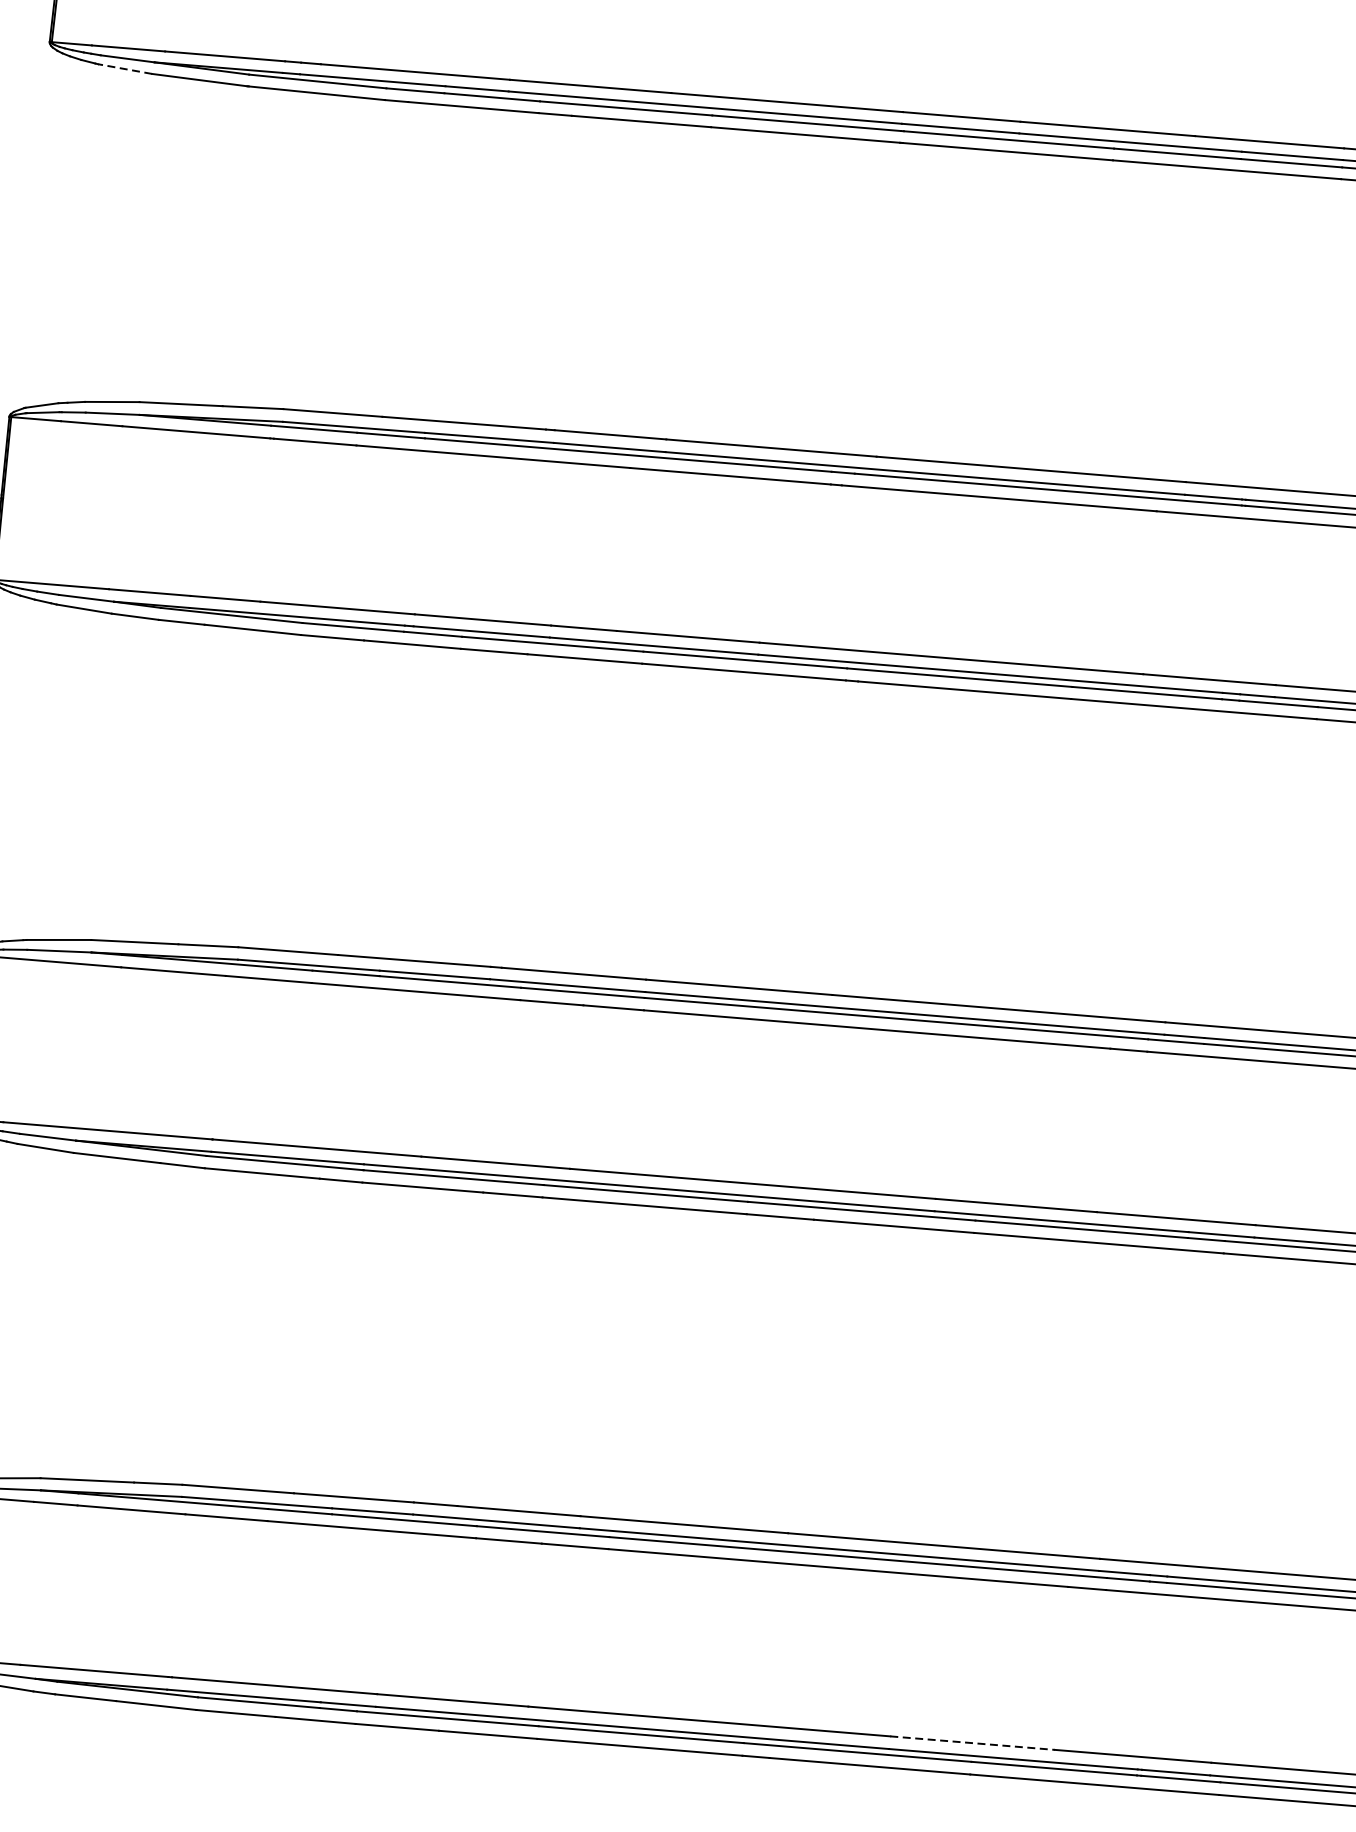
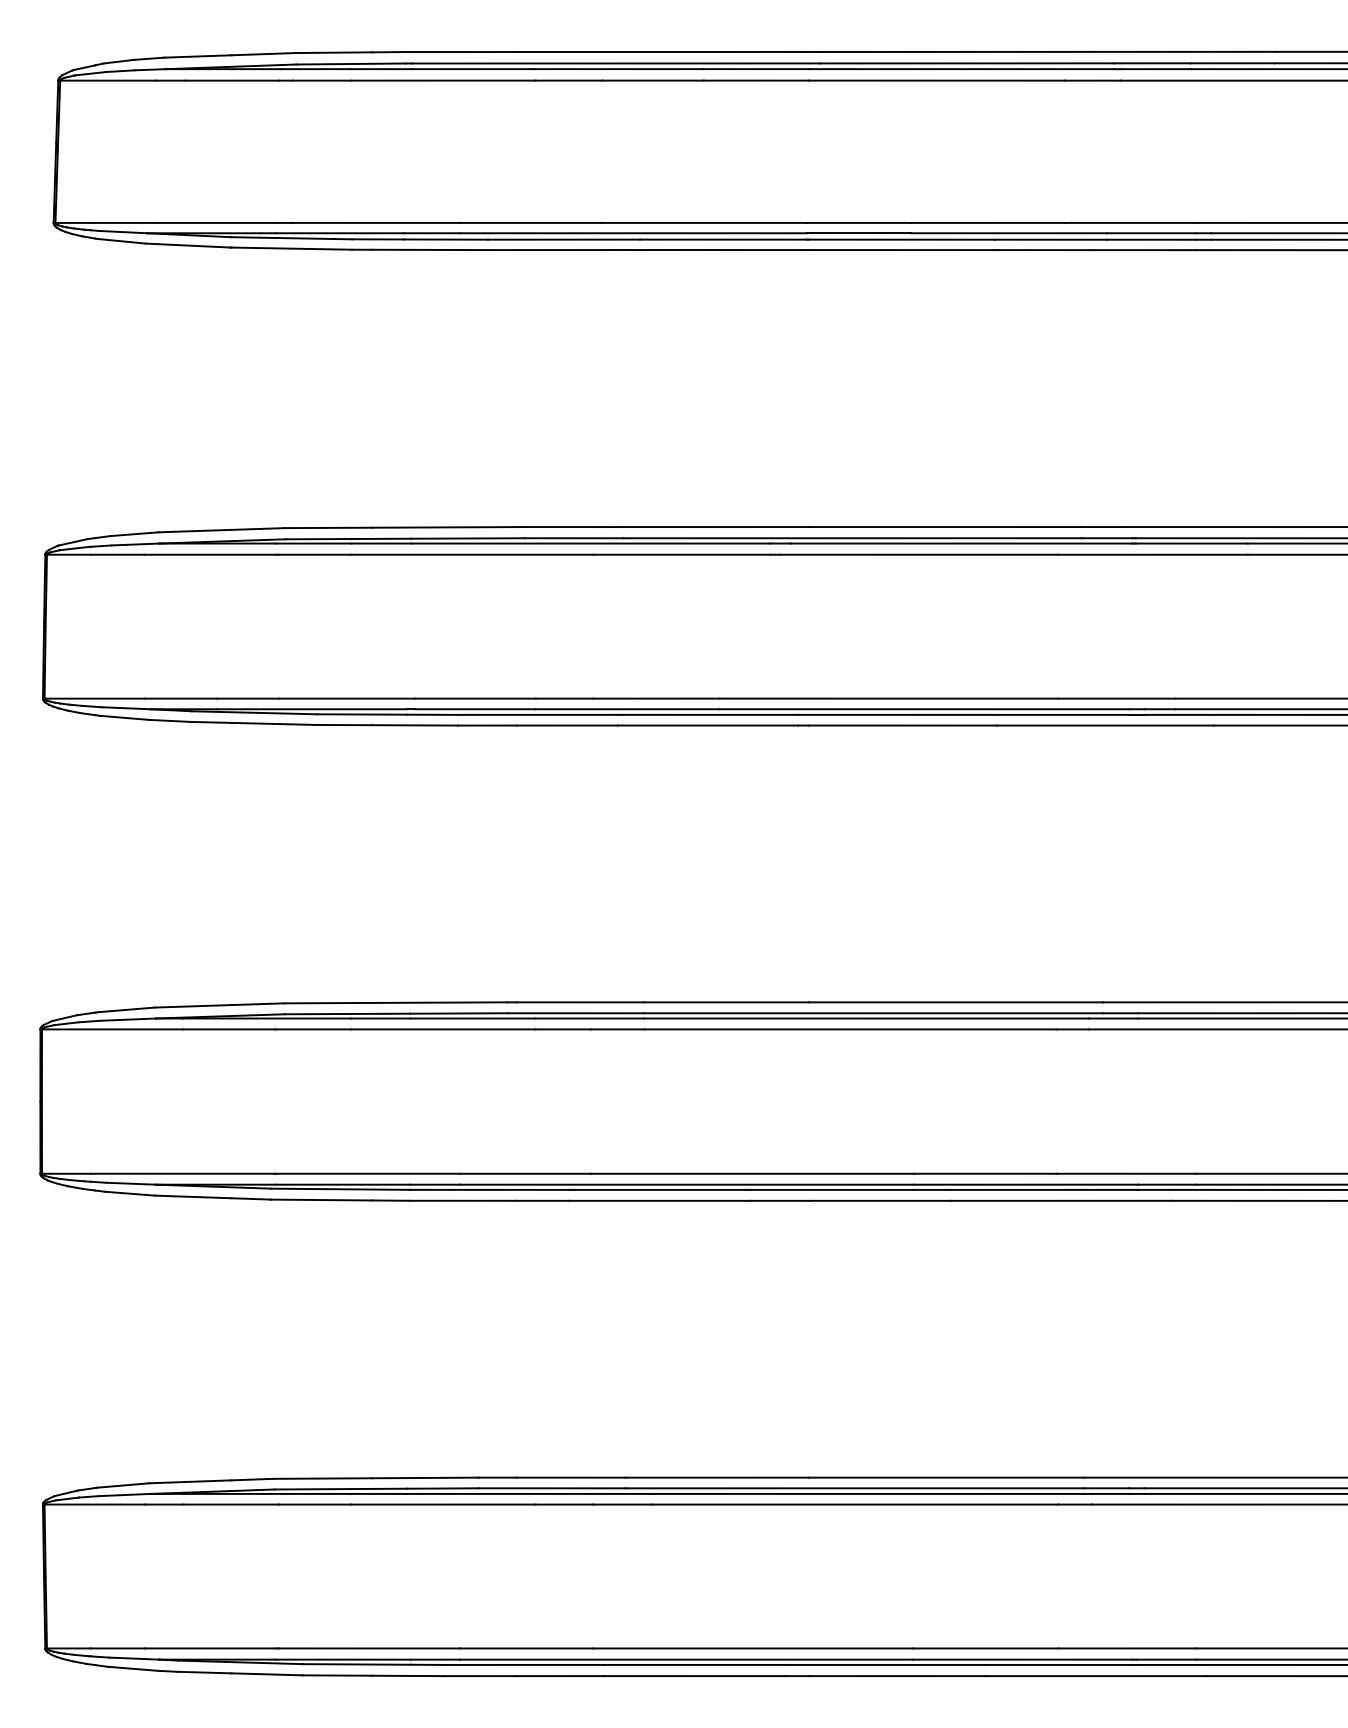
line: (124, 69) -> (121, 241), dashed -> solid
line: (972, 1743) -> (985, 1648), dashed -> solid

